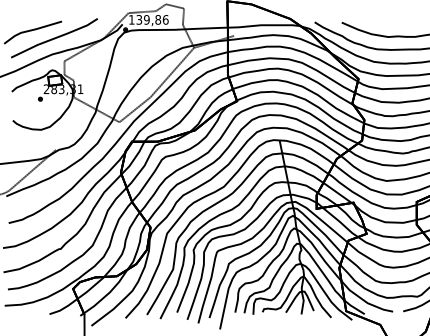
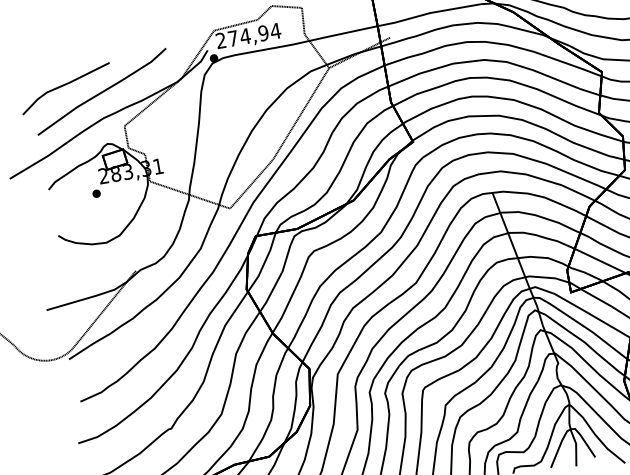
text: (148, 19) -> (247, 35), 139,86 -> 274,94

